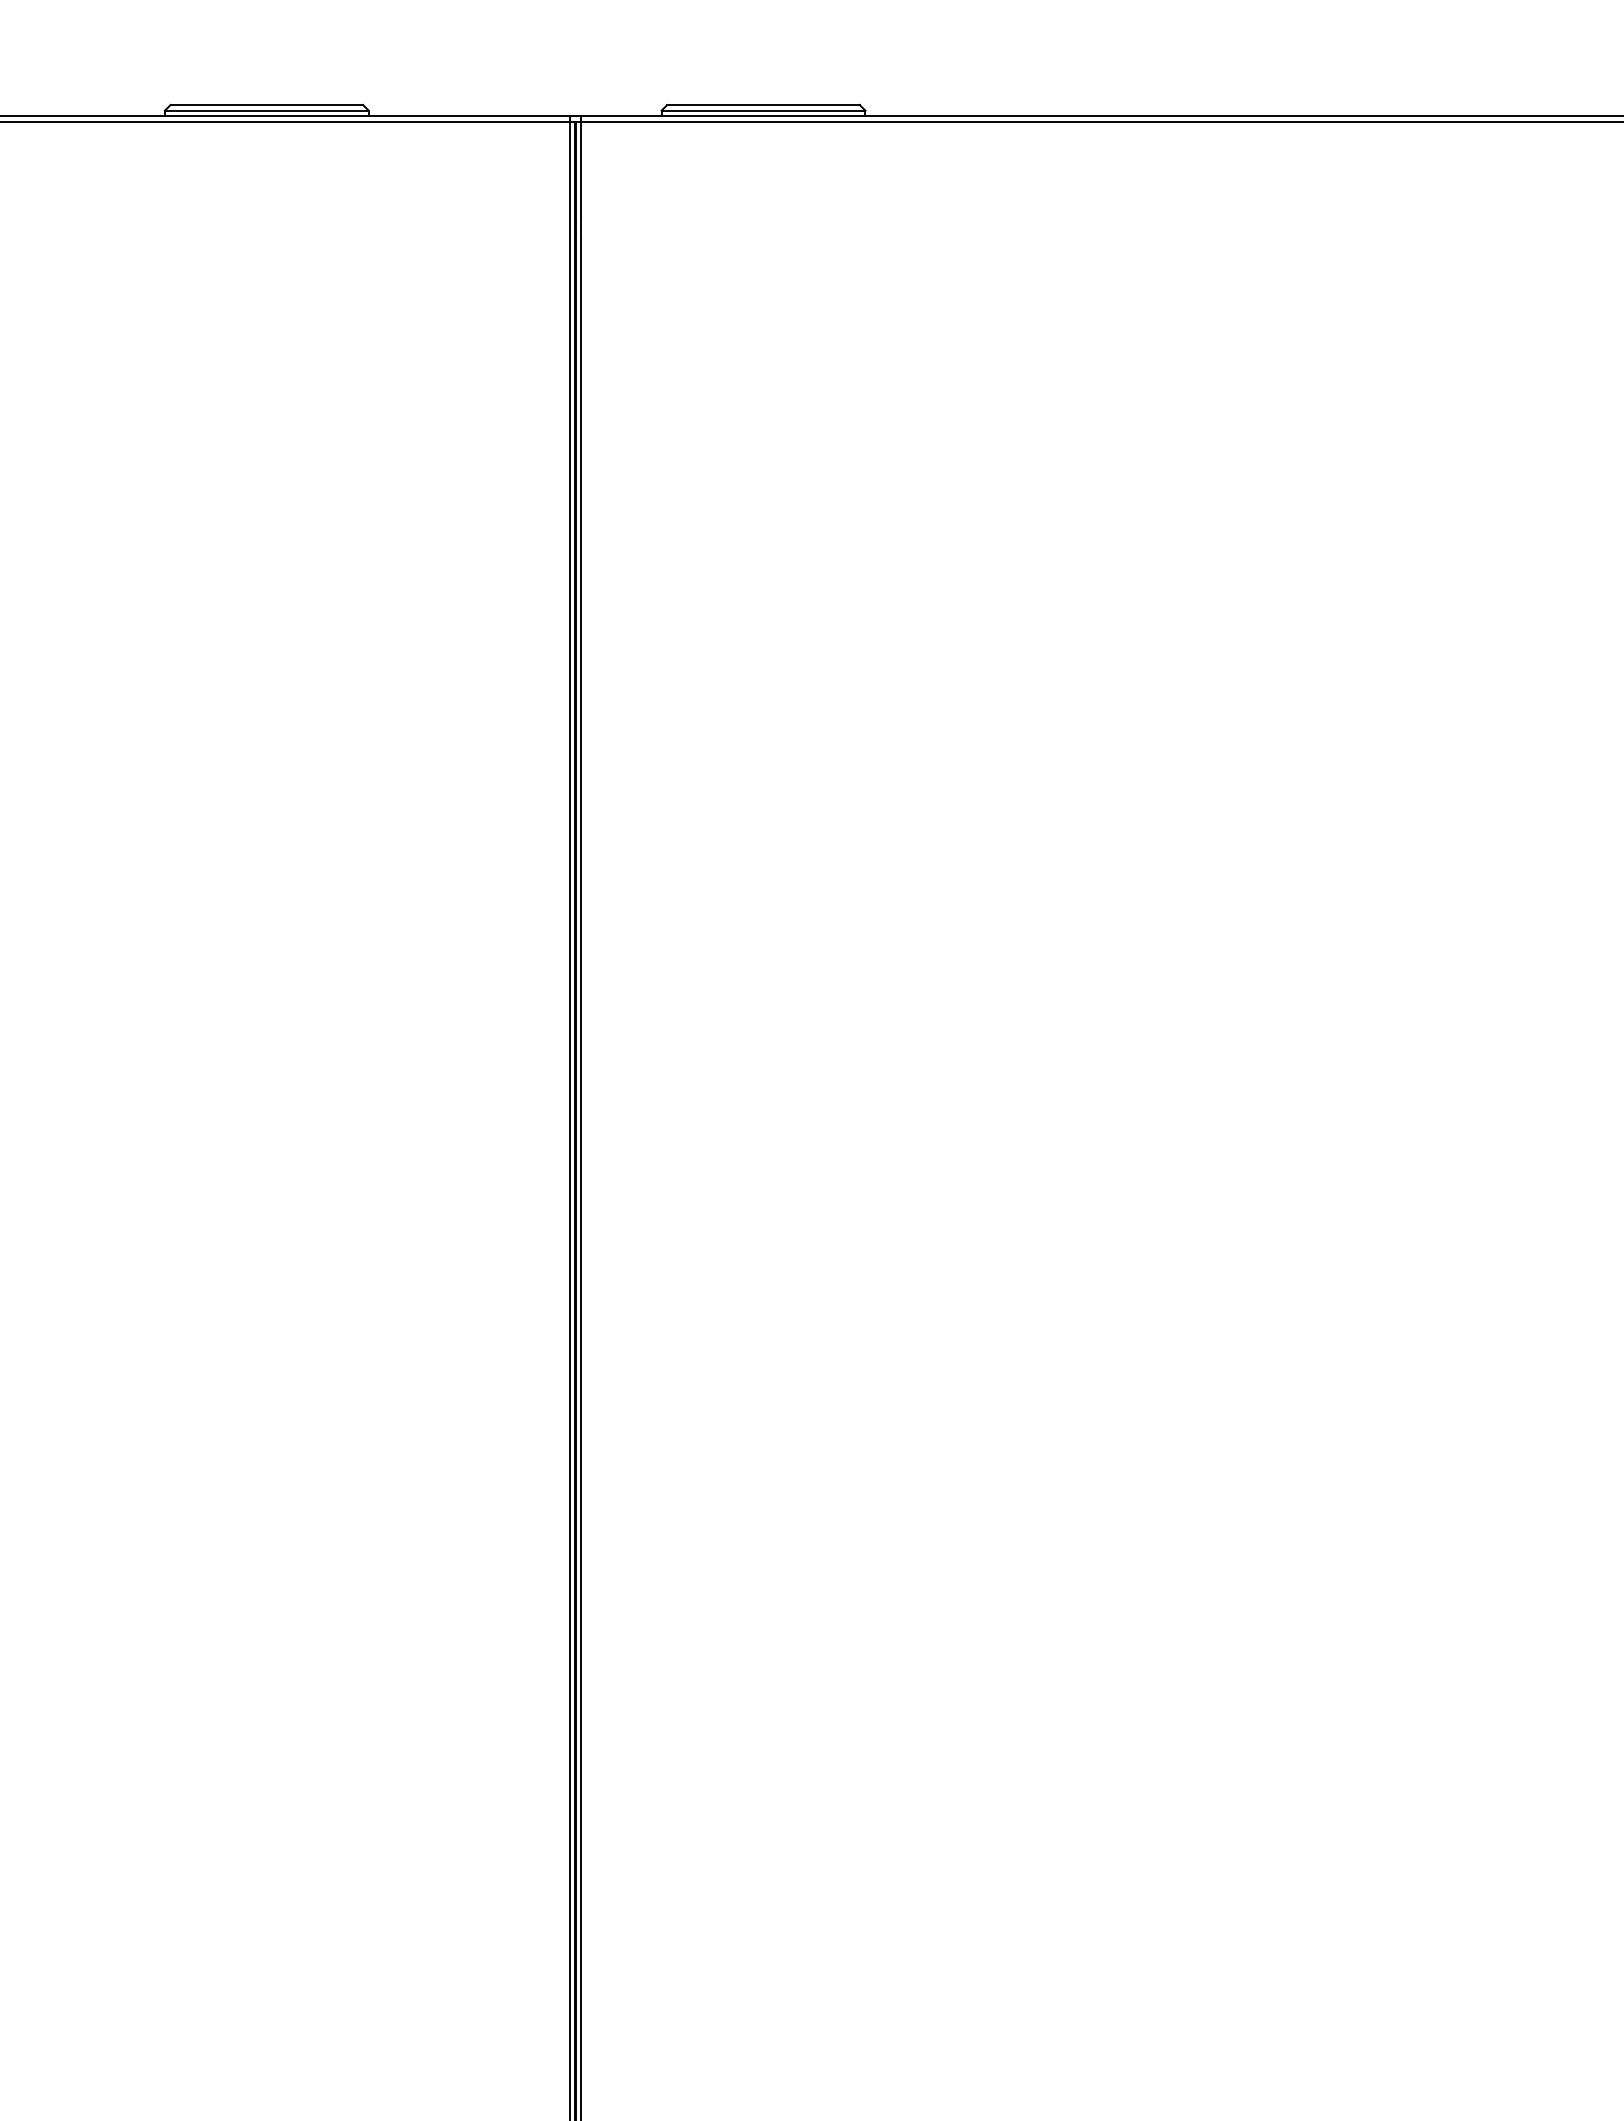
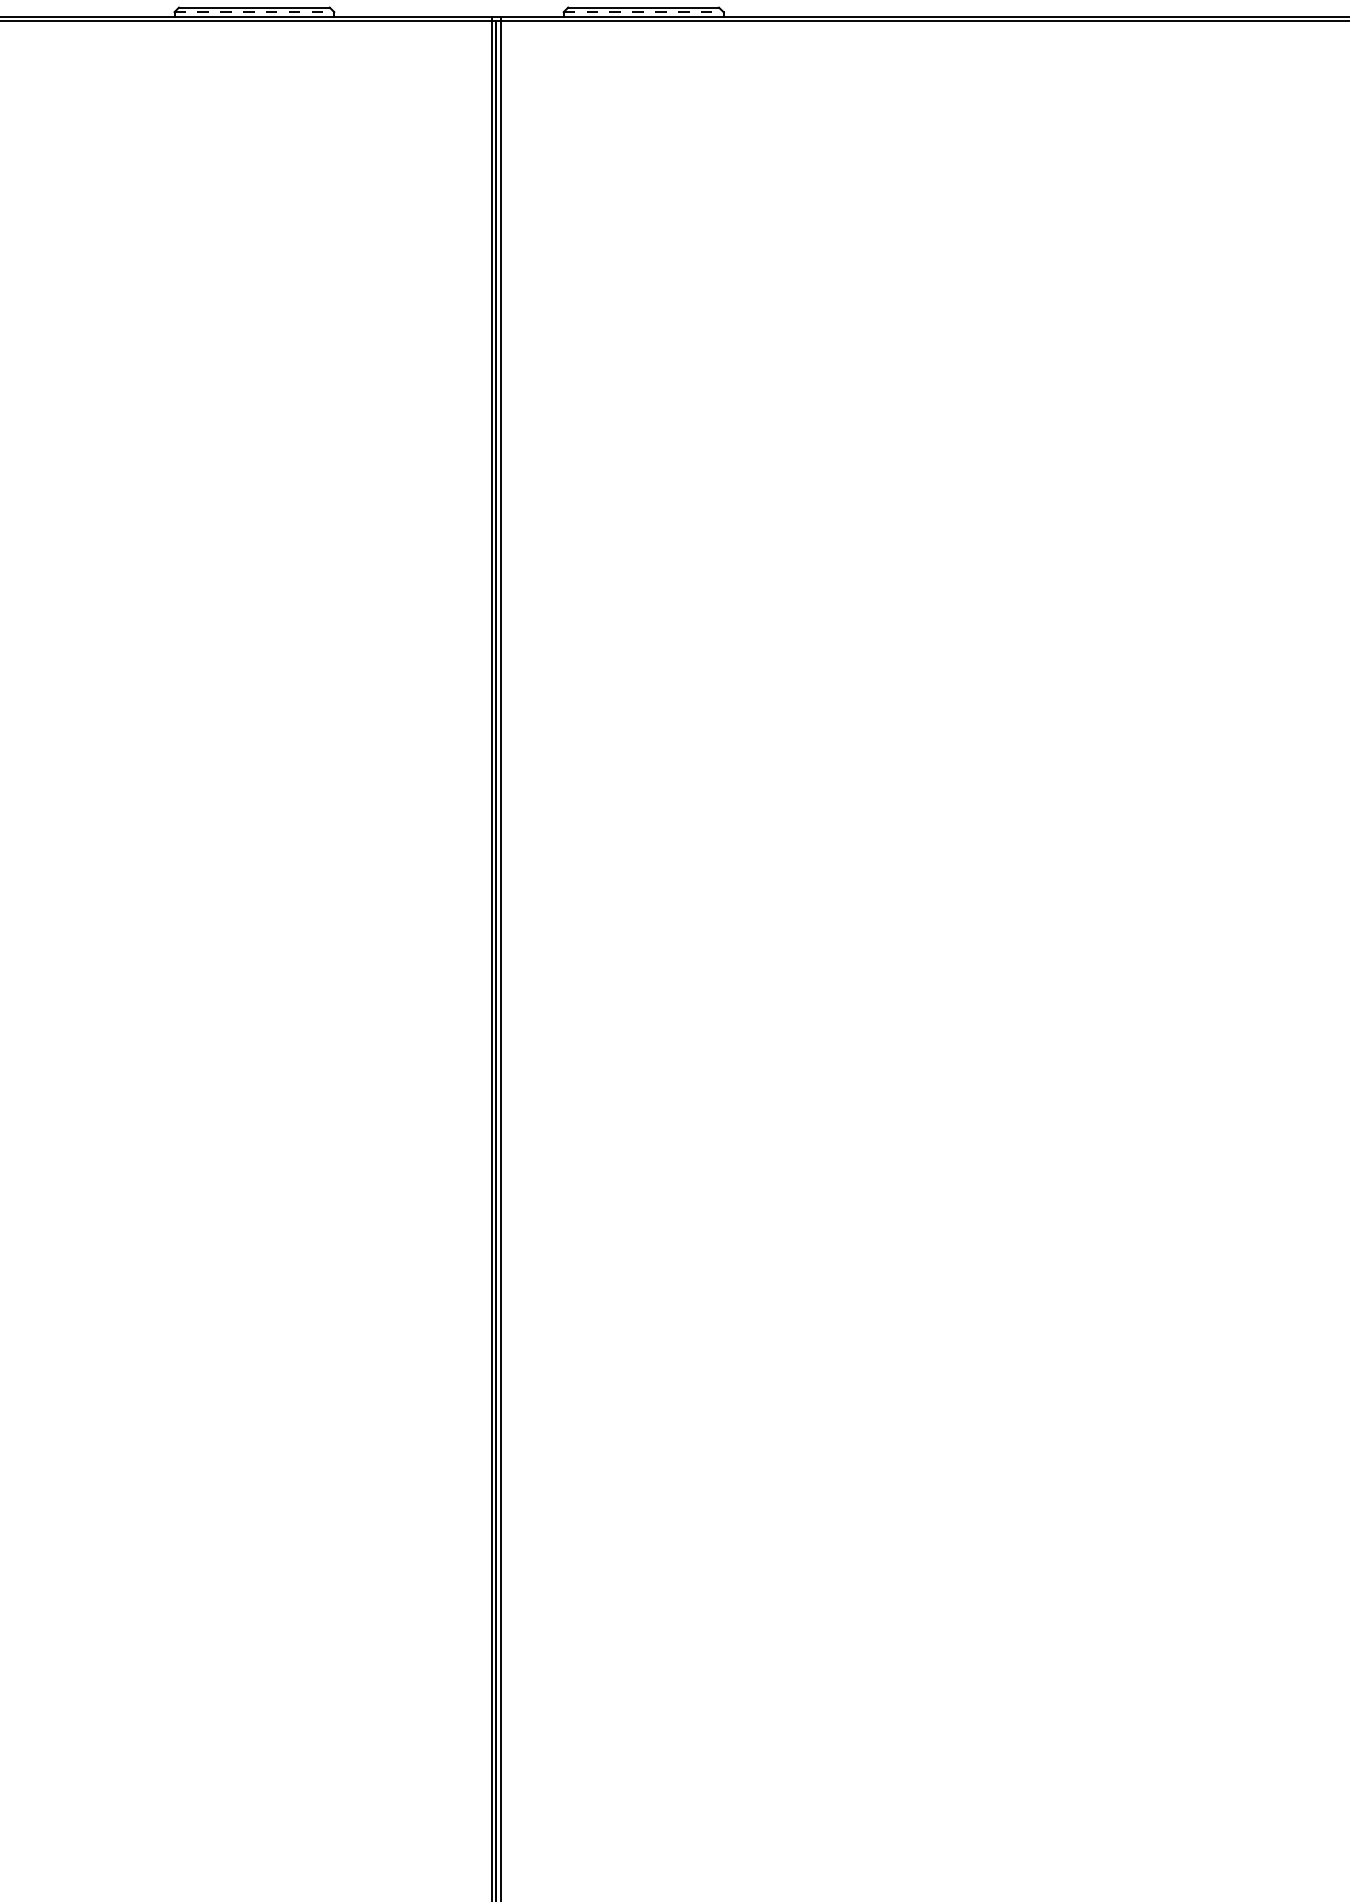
line: (266, 111) -> (254, 12), solid -> dashed
line: (763, 111) -> (643, 12), solid -> dashed

